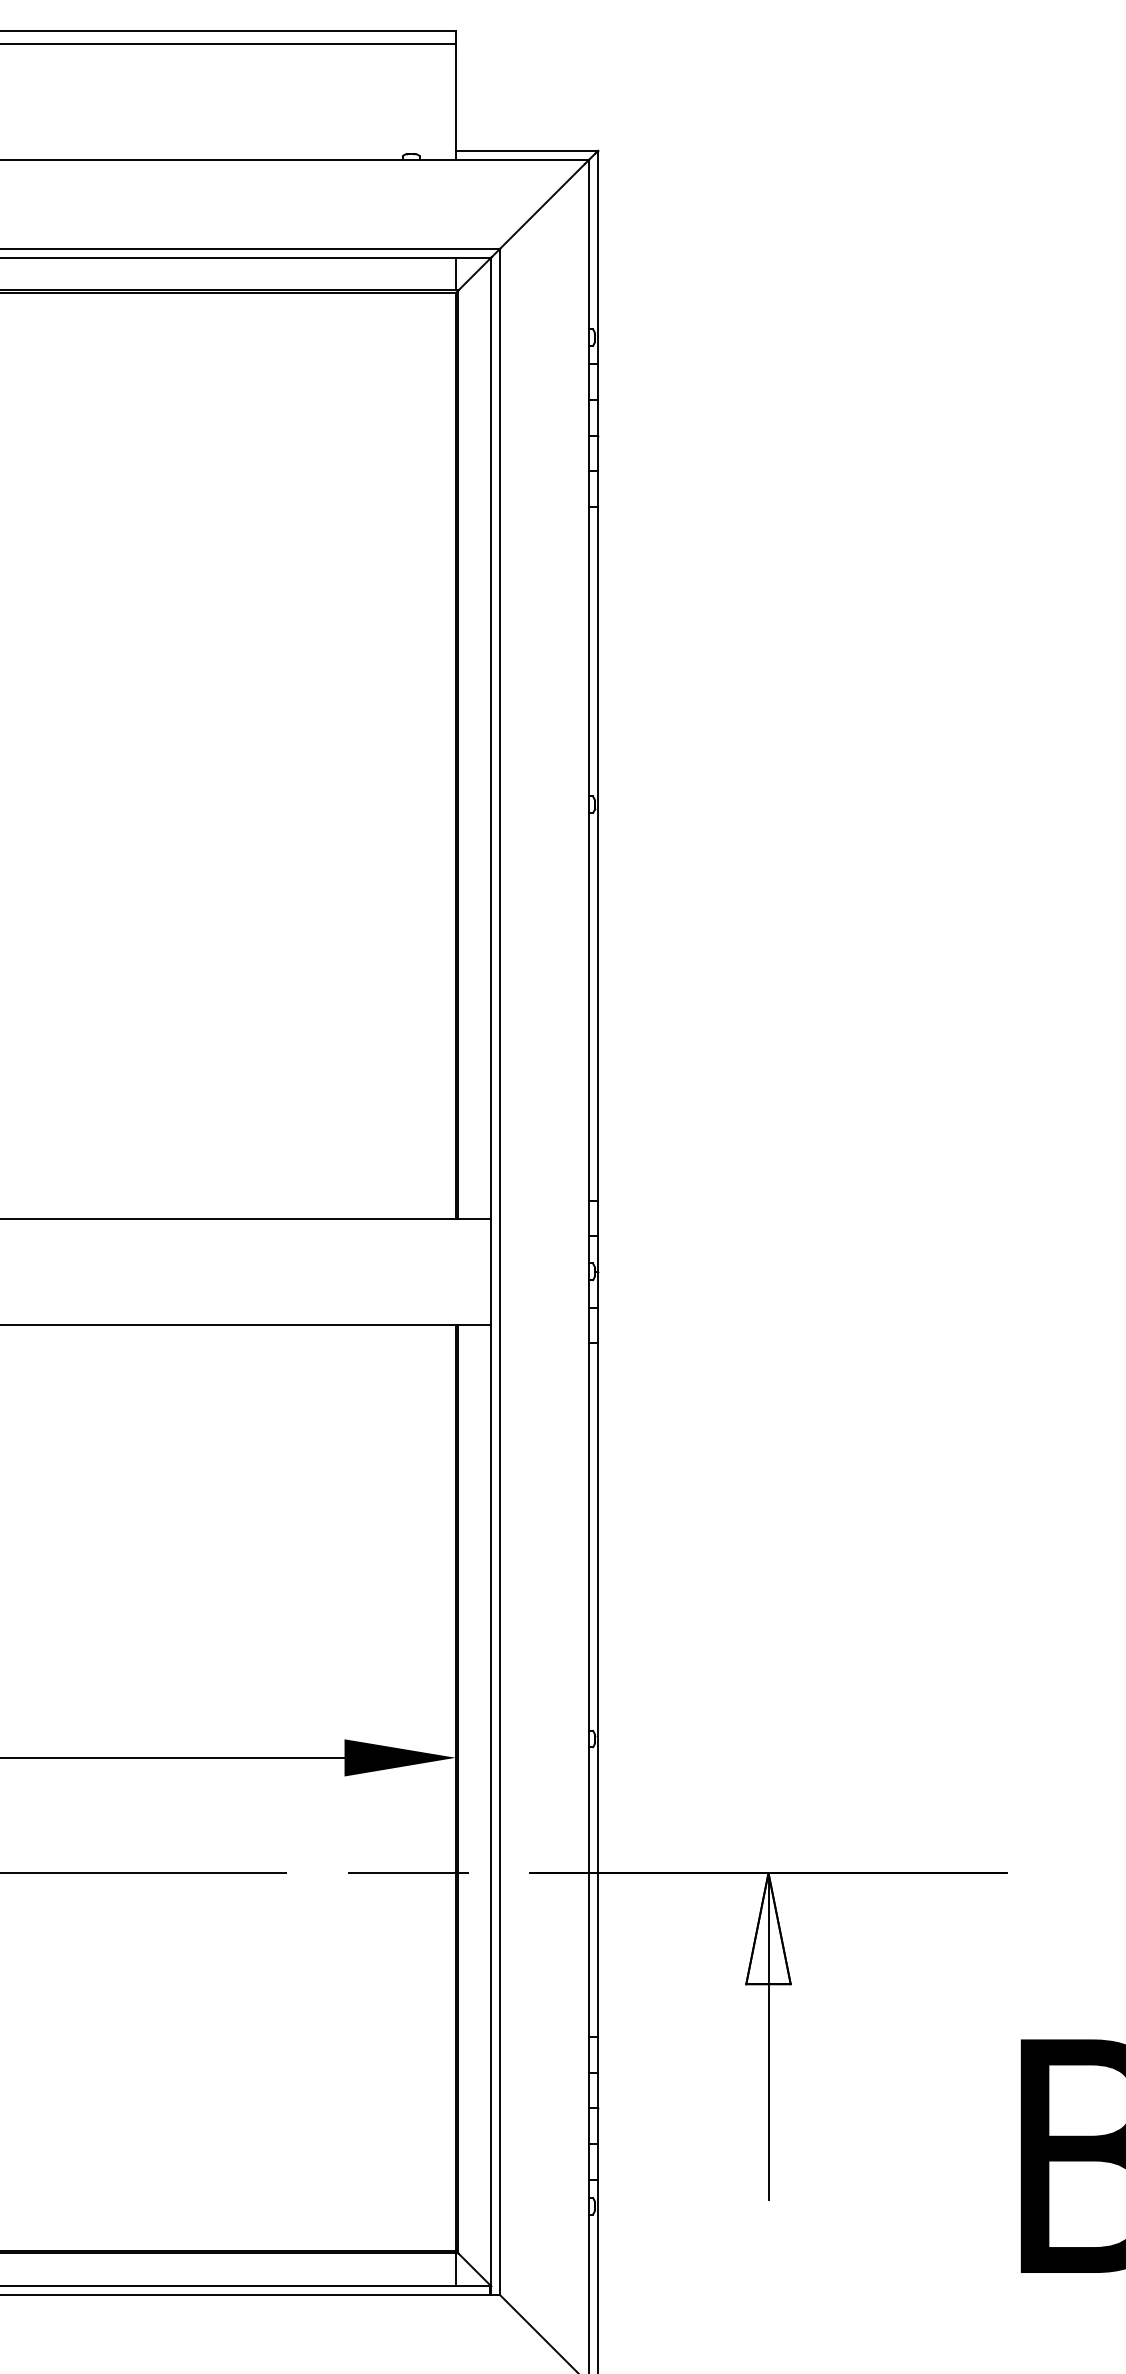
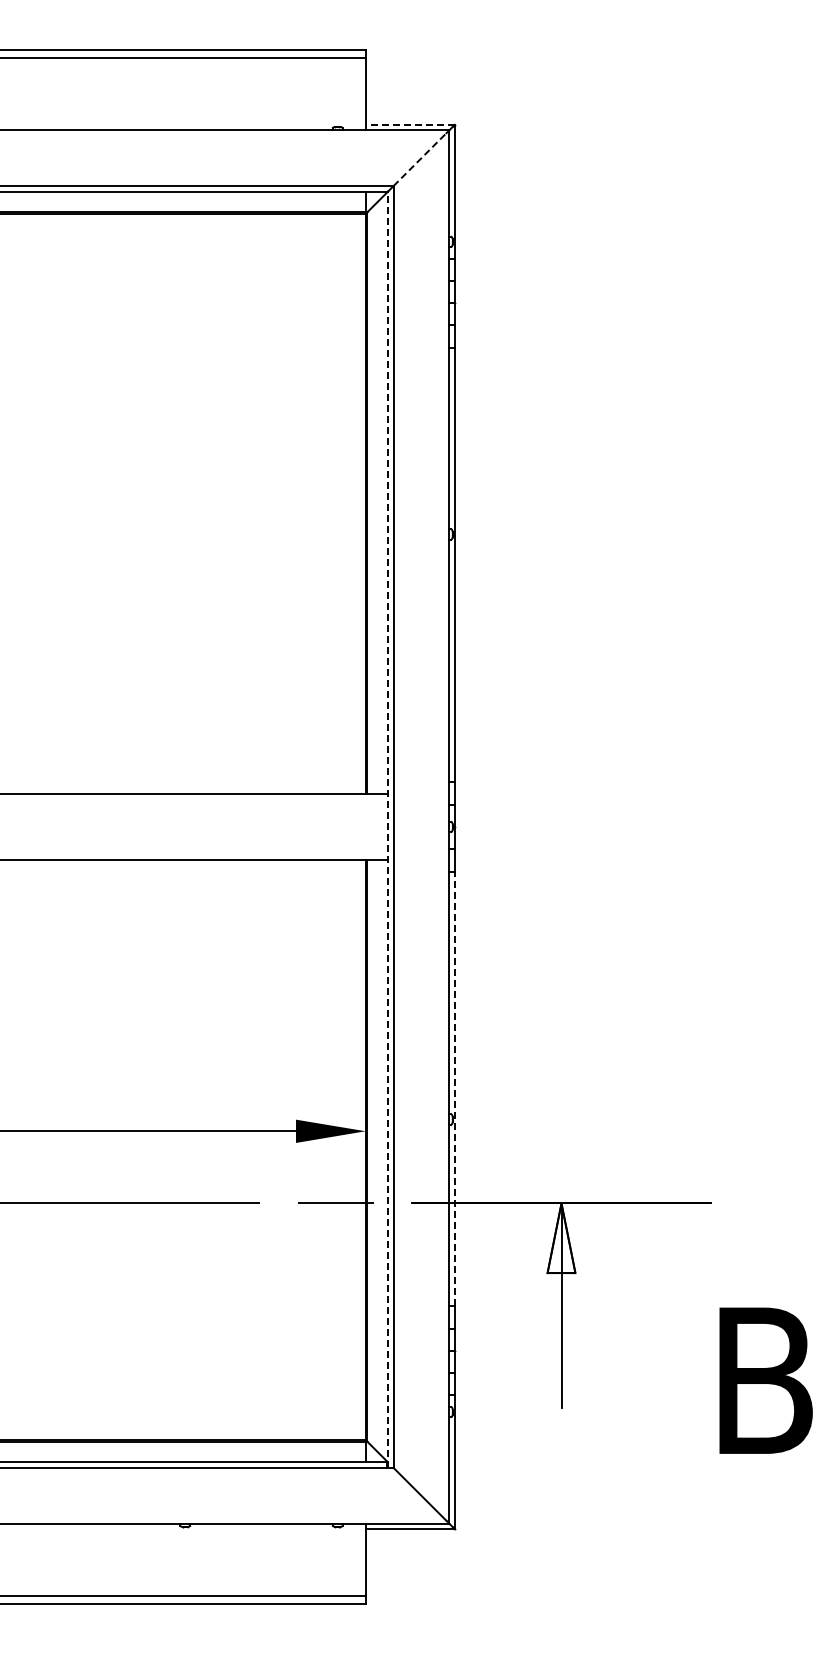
line: (527, 150) -> (410, 124), solid -> dashed
line: (543, 206) -> (420, 159), solid -> dashed
line: (490, 1275) -> (387, 829), solid -> dashed
line: (597, 1689) -> (454, 1088), solid -> dashed

